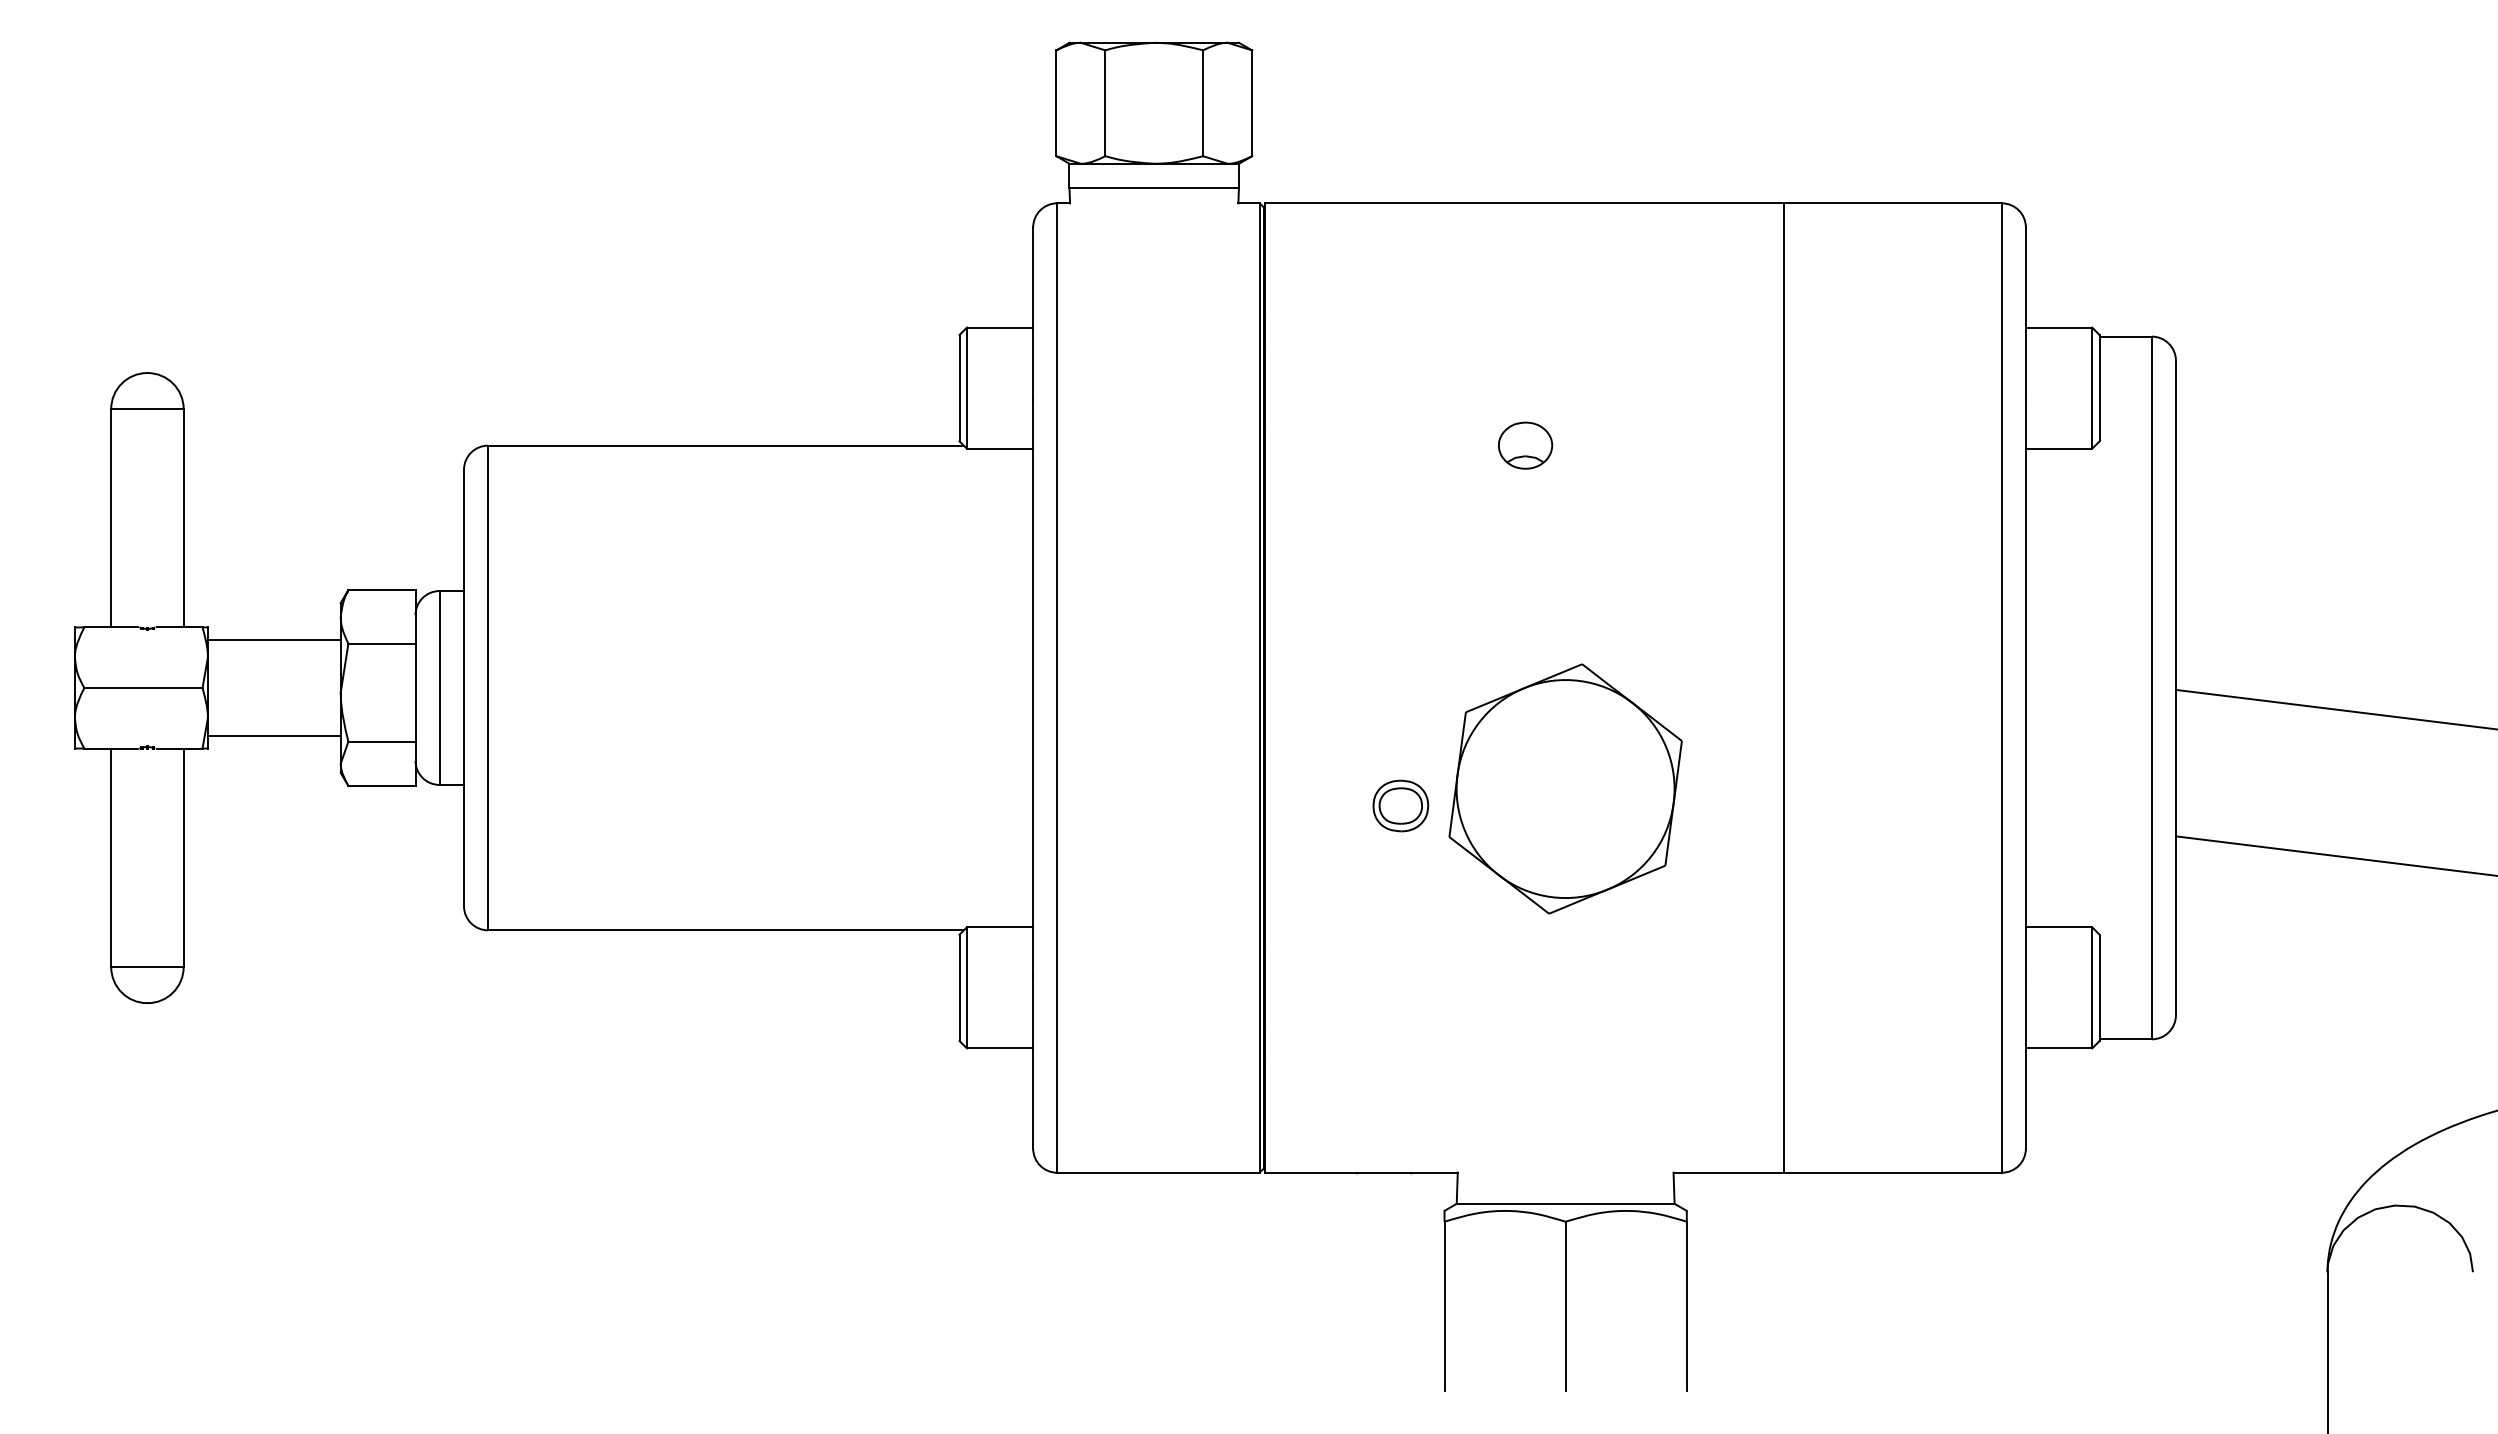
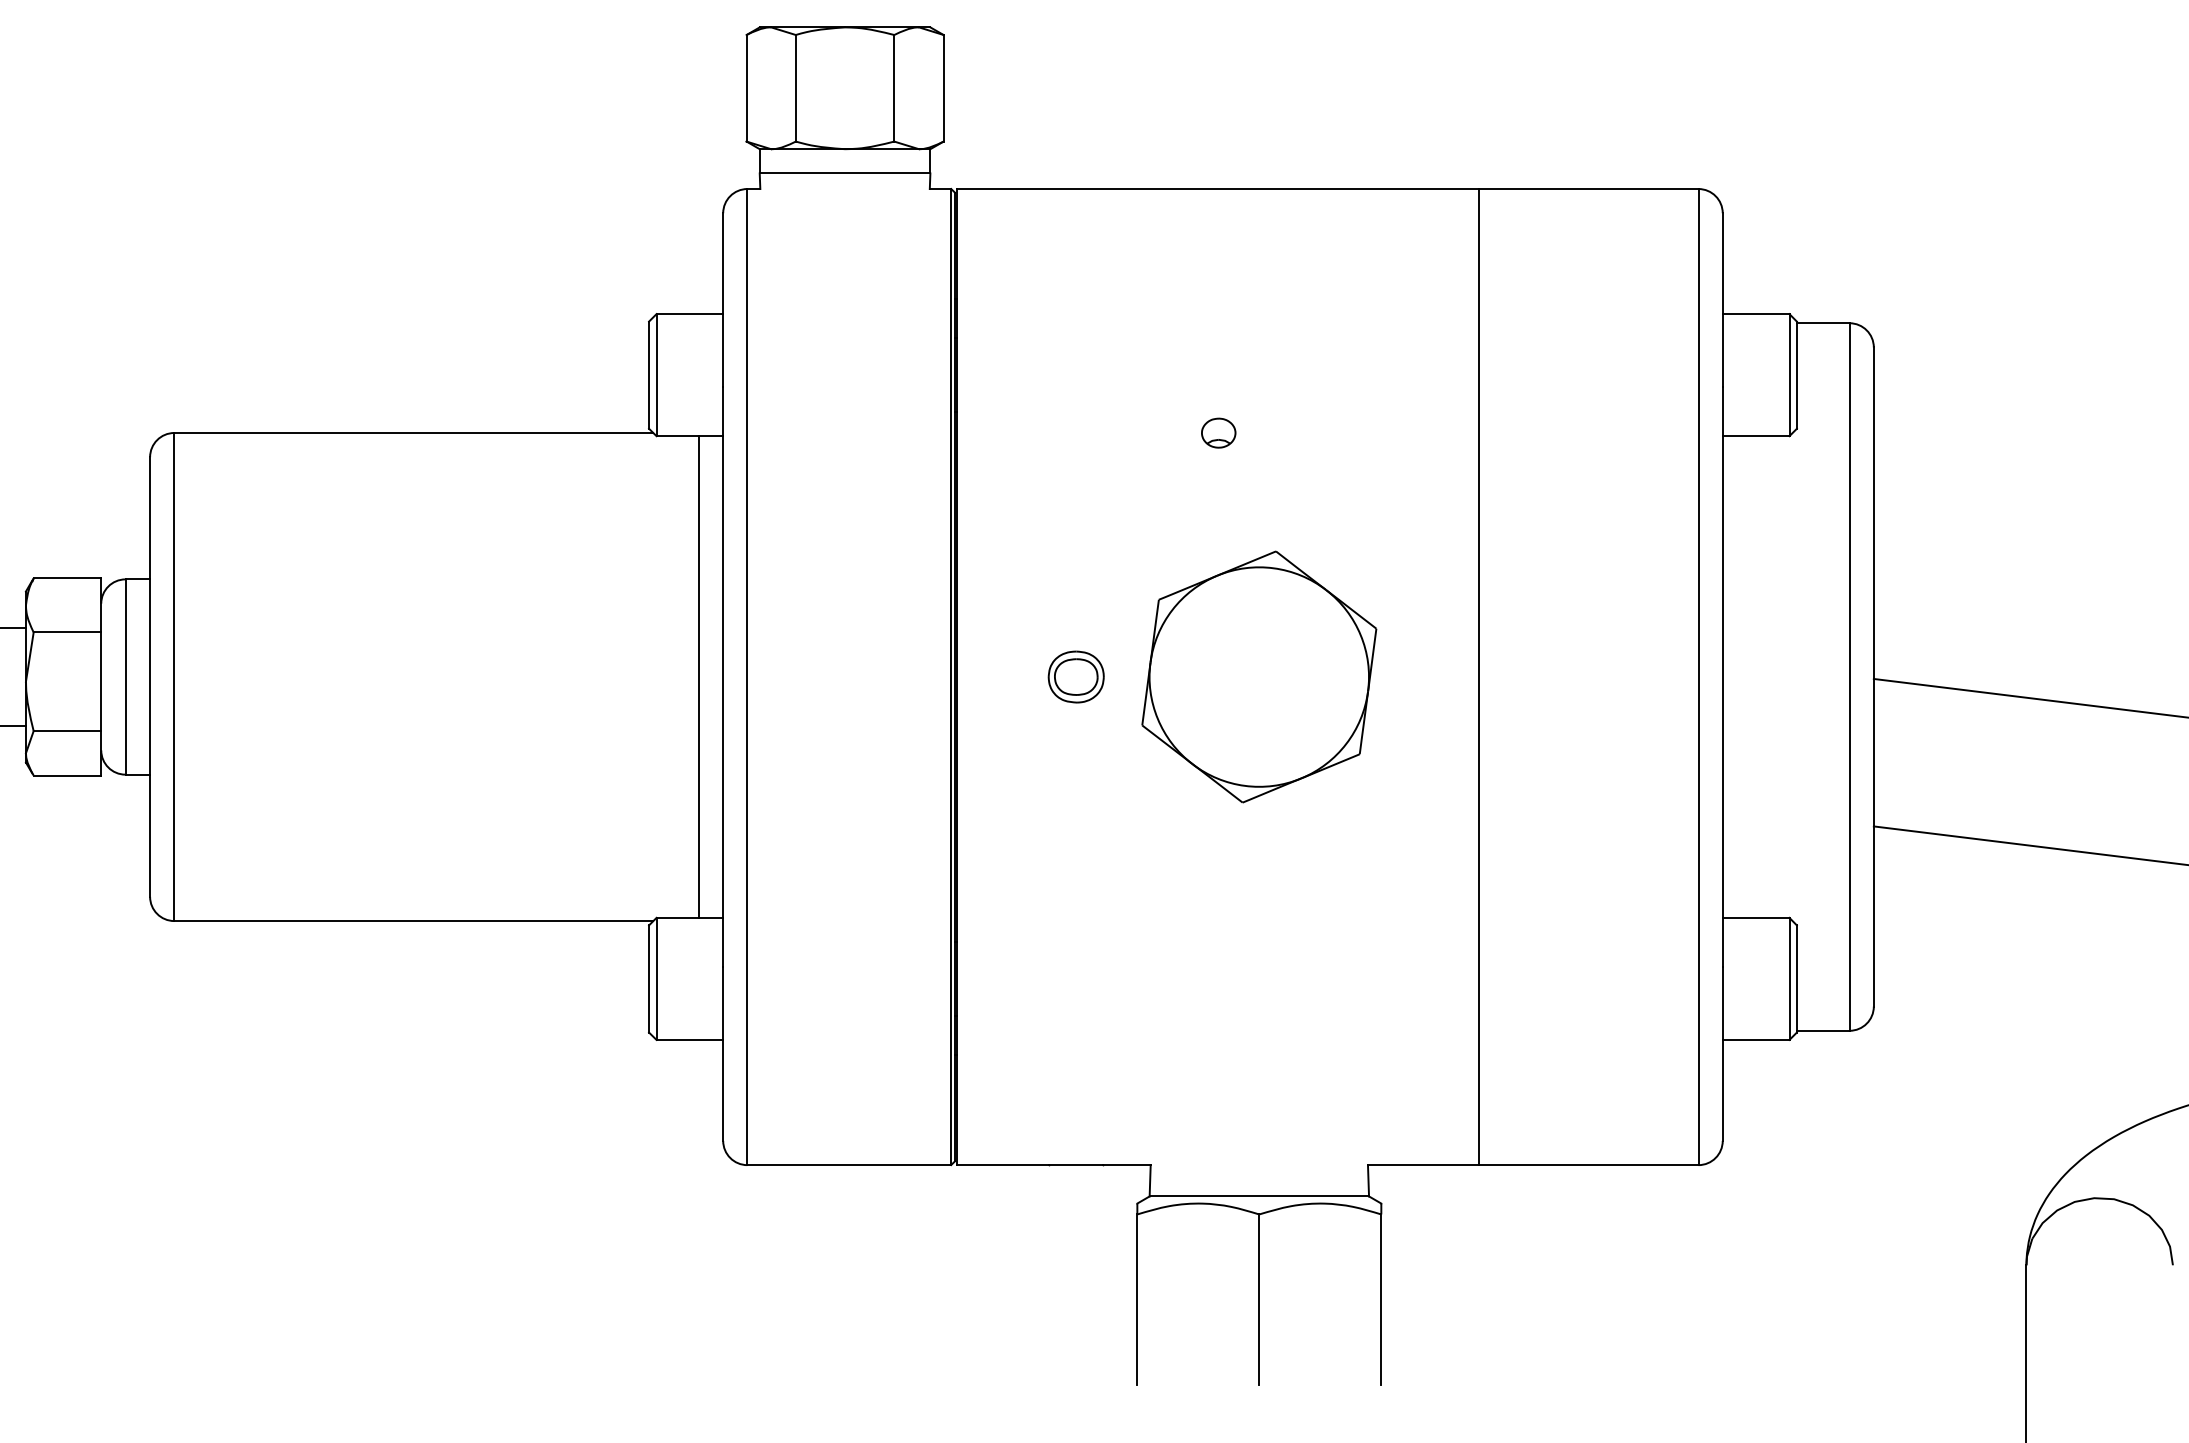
part: (1524, 445) -> (1217, 432), size x0.62
line: (1009, 687) -> (699, 676), added
part: (1565, 788) -> (1259, 676), moved
part: (1400, 805) -> (1075, 676), moved

